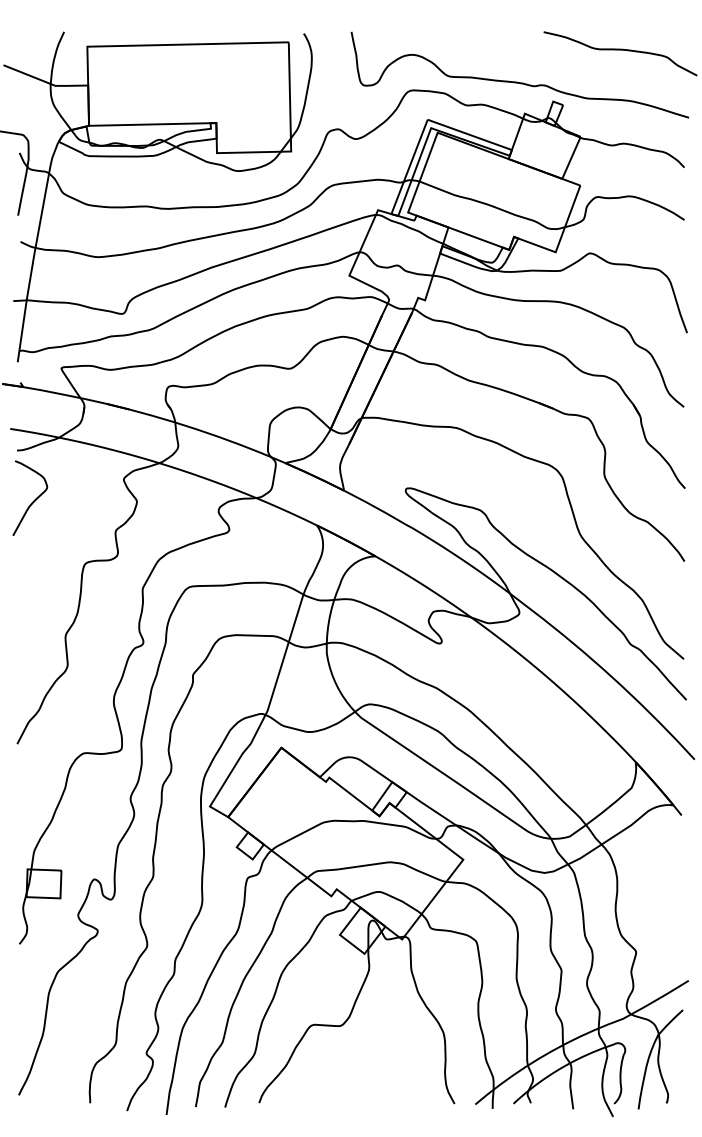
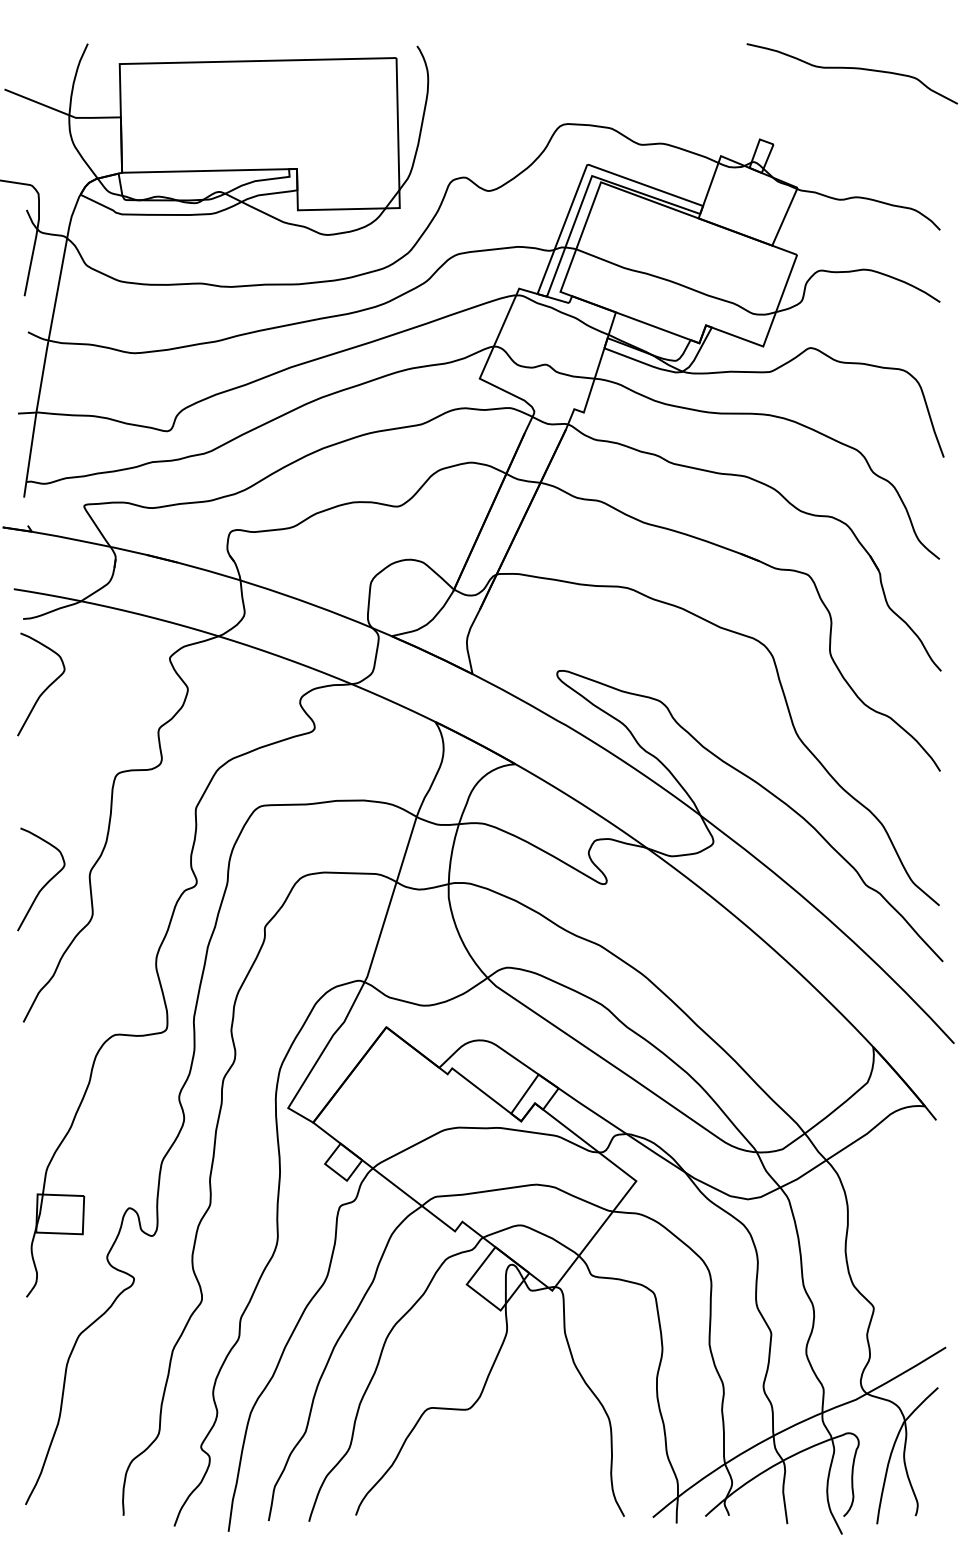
curve: (518, 81) -> (712, 112), removed
curve: (33, 643) -> (45, 883), added

